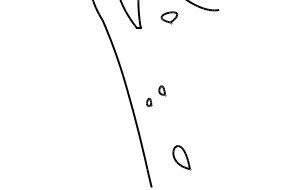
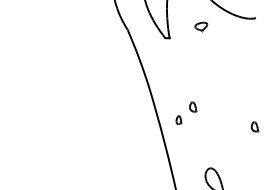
part: (169, 17) -> (201, 26), size x0.7
part: (218, 108) -> (255, 126), added

